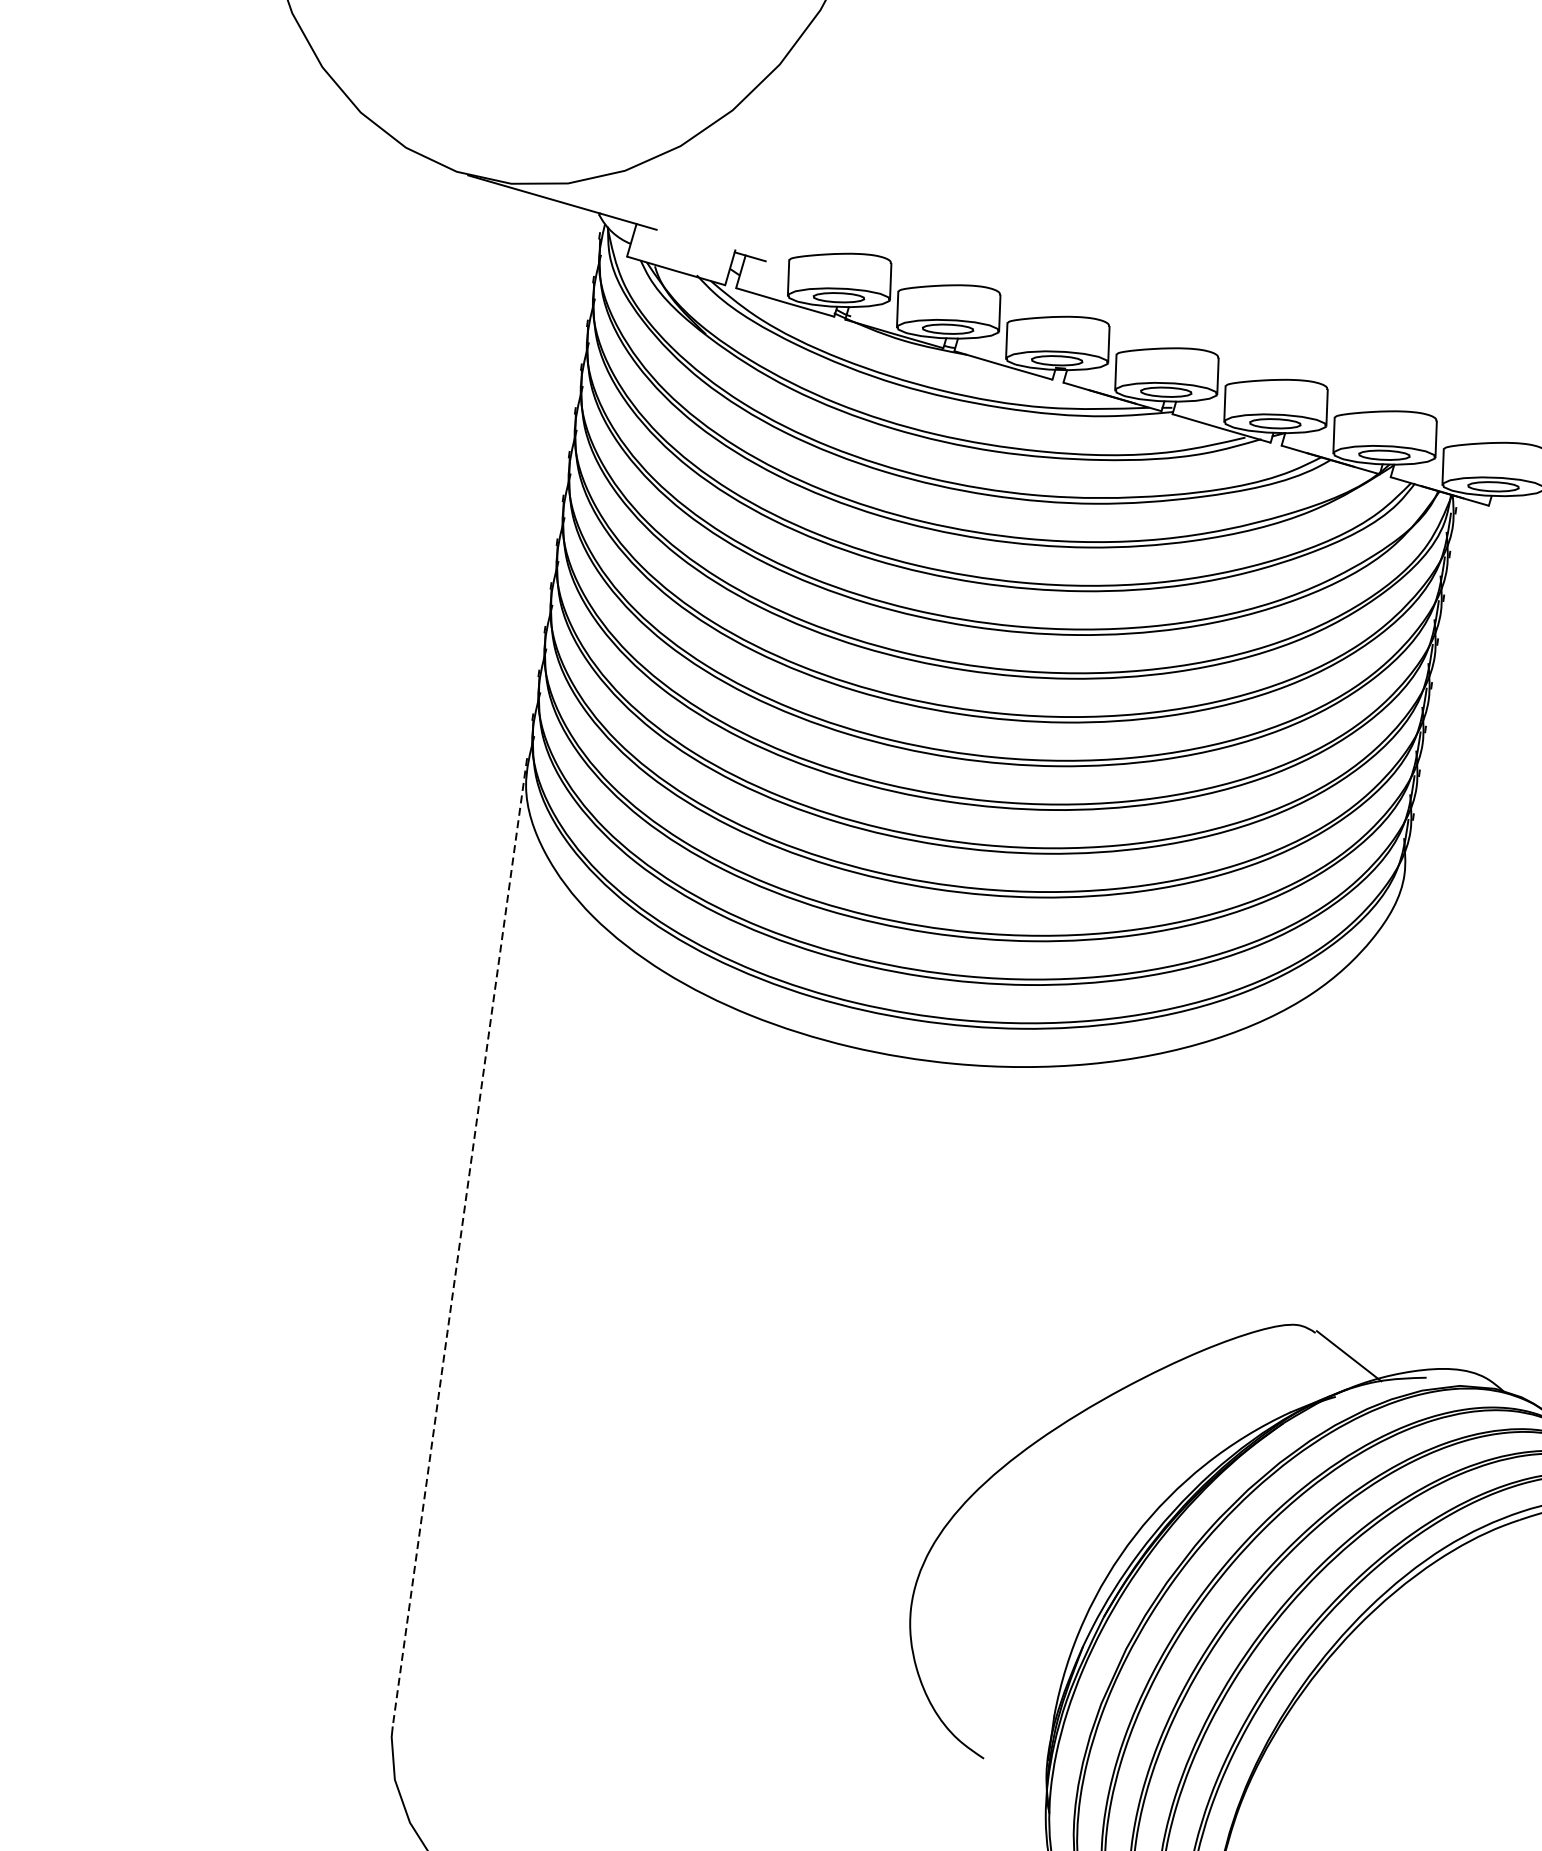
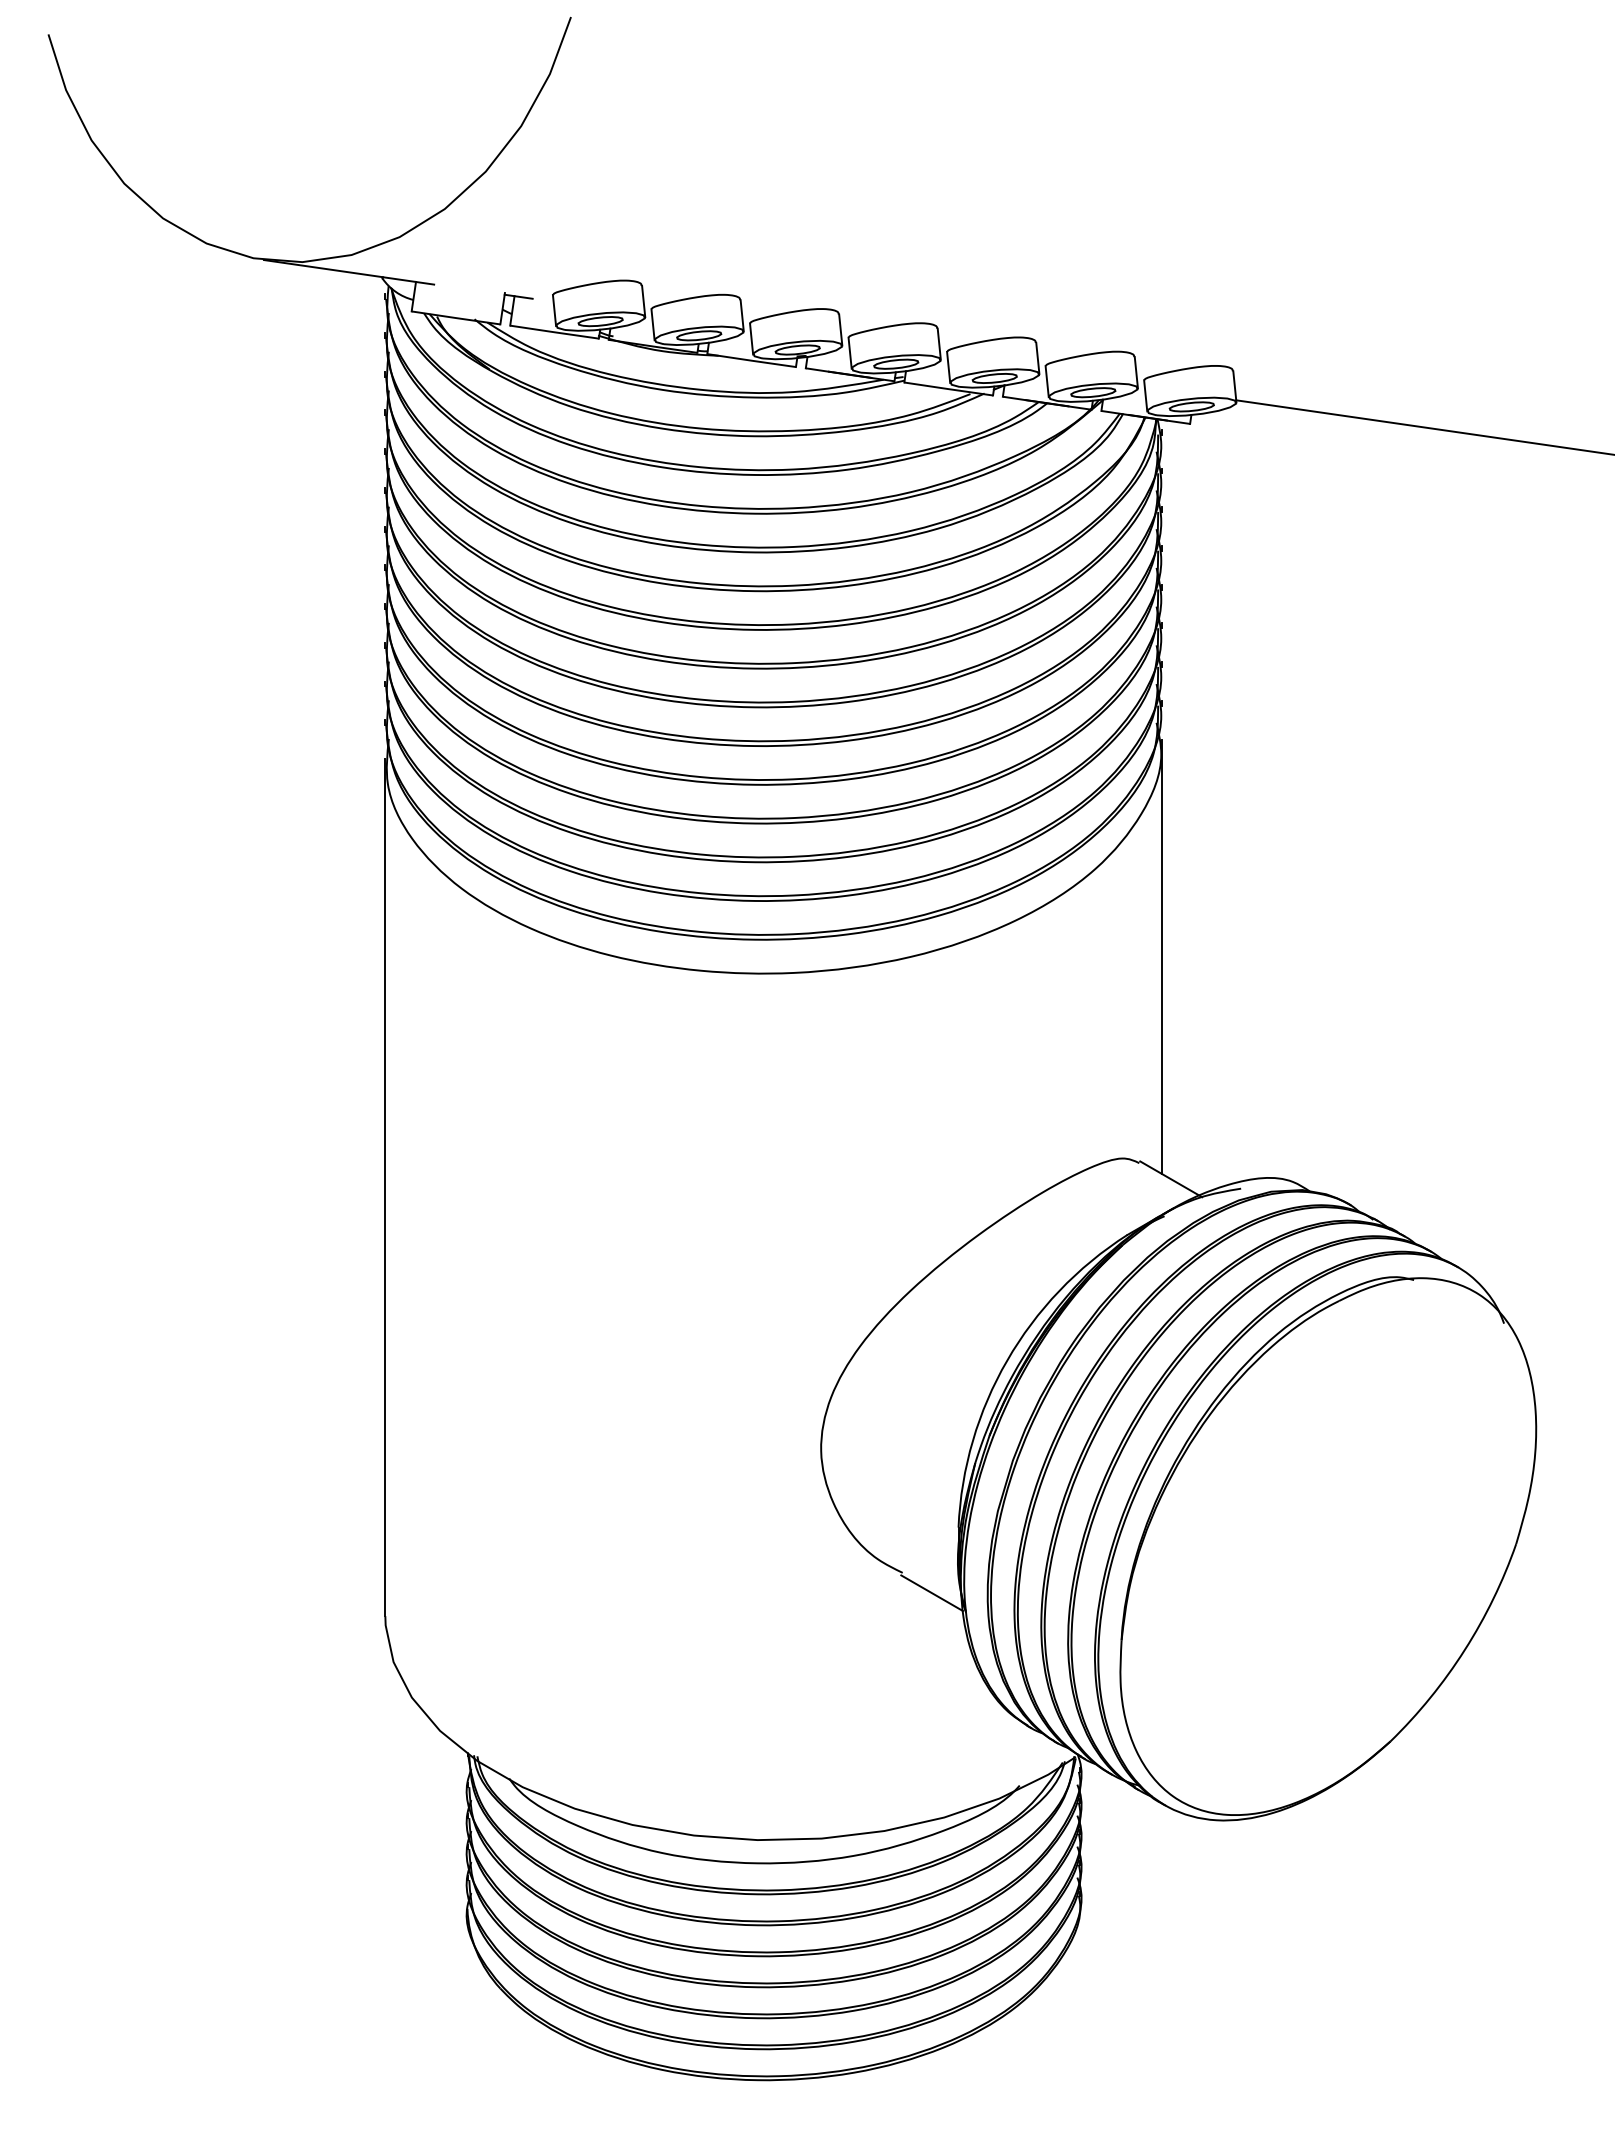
line: (1374, 1103) -> (1162, 956), added
line: (460, 1242) -> (385, 1187), dashed -> solid
line: (1013, 1786) -> (931, 1593), added

